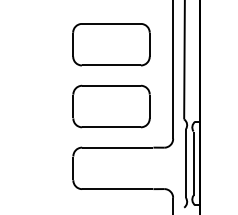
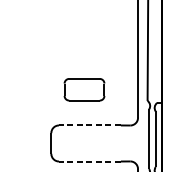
part: (111, 44) -> (84, 35), removed
part: (111, 106) -> (84, 89), size x0.6
line: (117, 147) -> (89, 125), solid -> dashed
line: (117, 189) -> (89, 161), solid -> dashed

